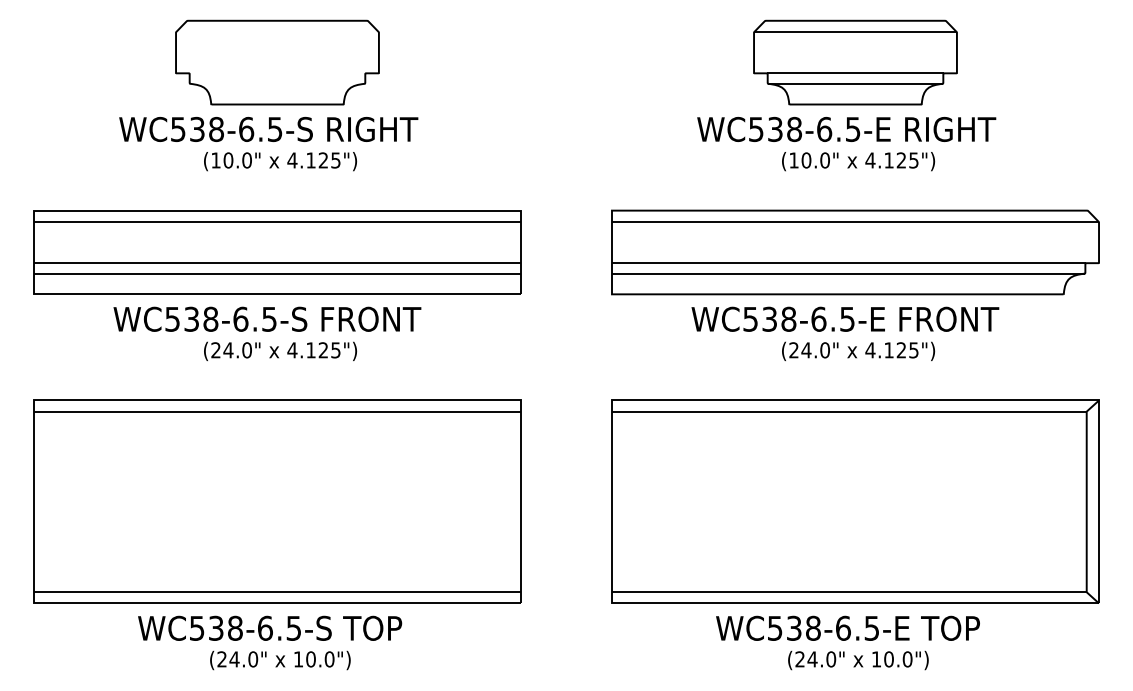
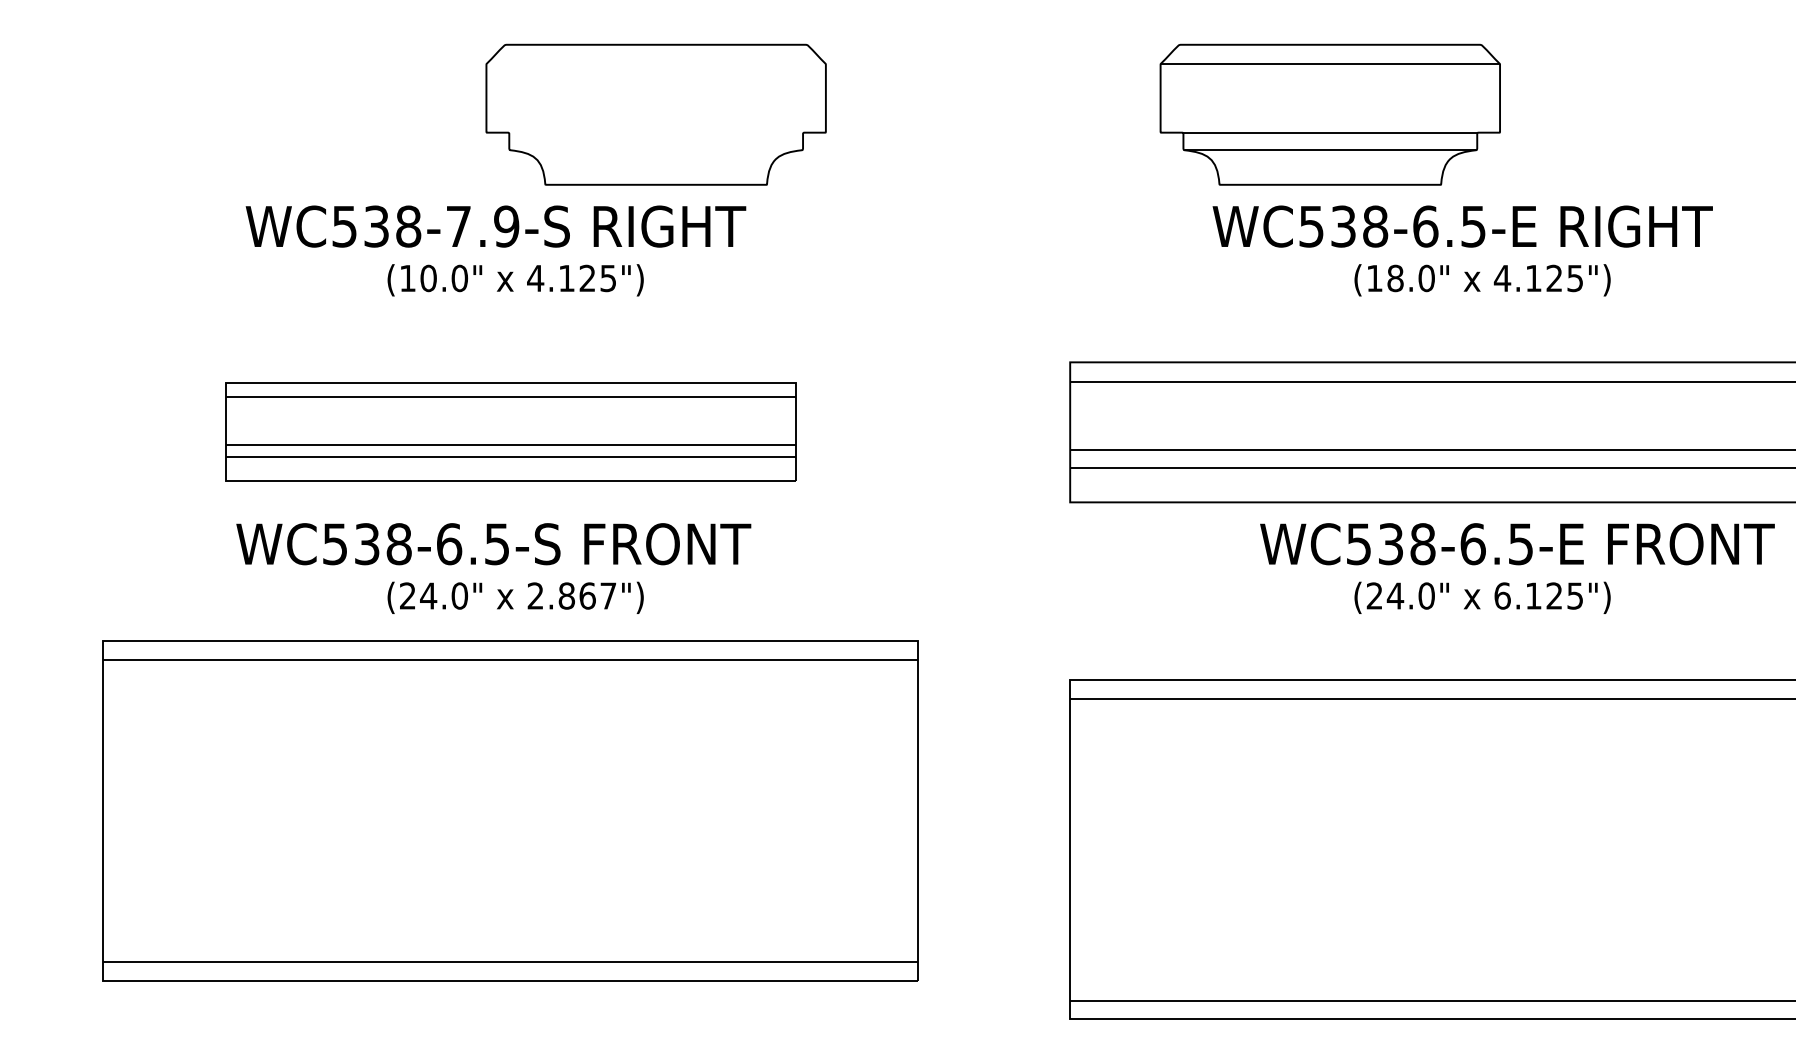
part: (277, 62) -> (656, 114), moved
part: (855, 62) -> (1330, 114), moved
text: (260, 128) -> (482, 224), WC538-6.5-S -> WC538-7.9-S
text: (806, 160) -> (1395, 278), (10.0" -> (18.0"
part: (277, 252) -> (510, 432), size x0.7
text: (845, 318) -> (1517, 542), moved
text: (313, 350) -> (570, 596), 4.125") -> 2.867")
text: (870, 350) -> (1502, 596), 4.125") -> 6.125")
part: (277, 501) -> (510, 810), moved

